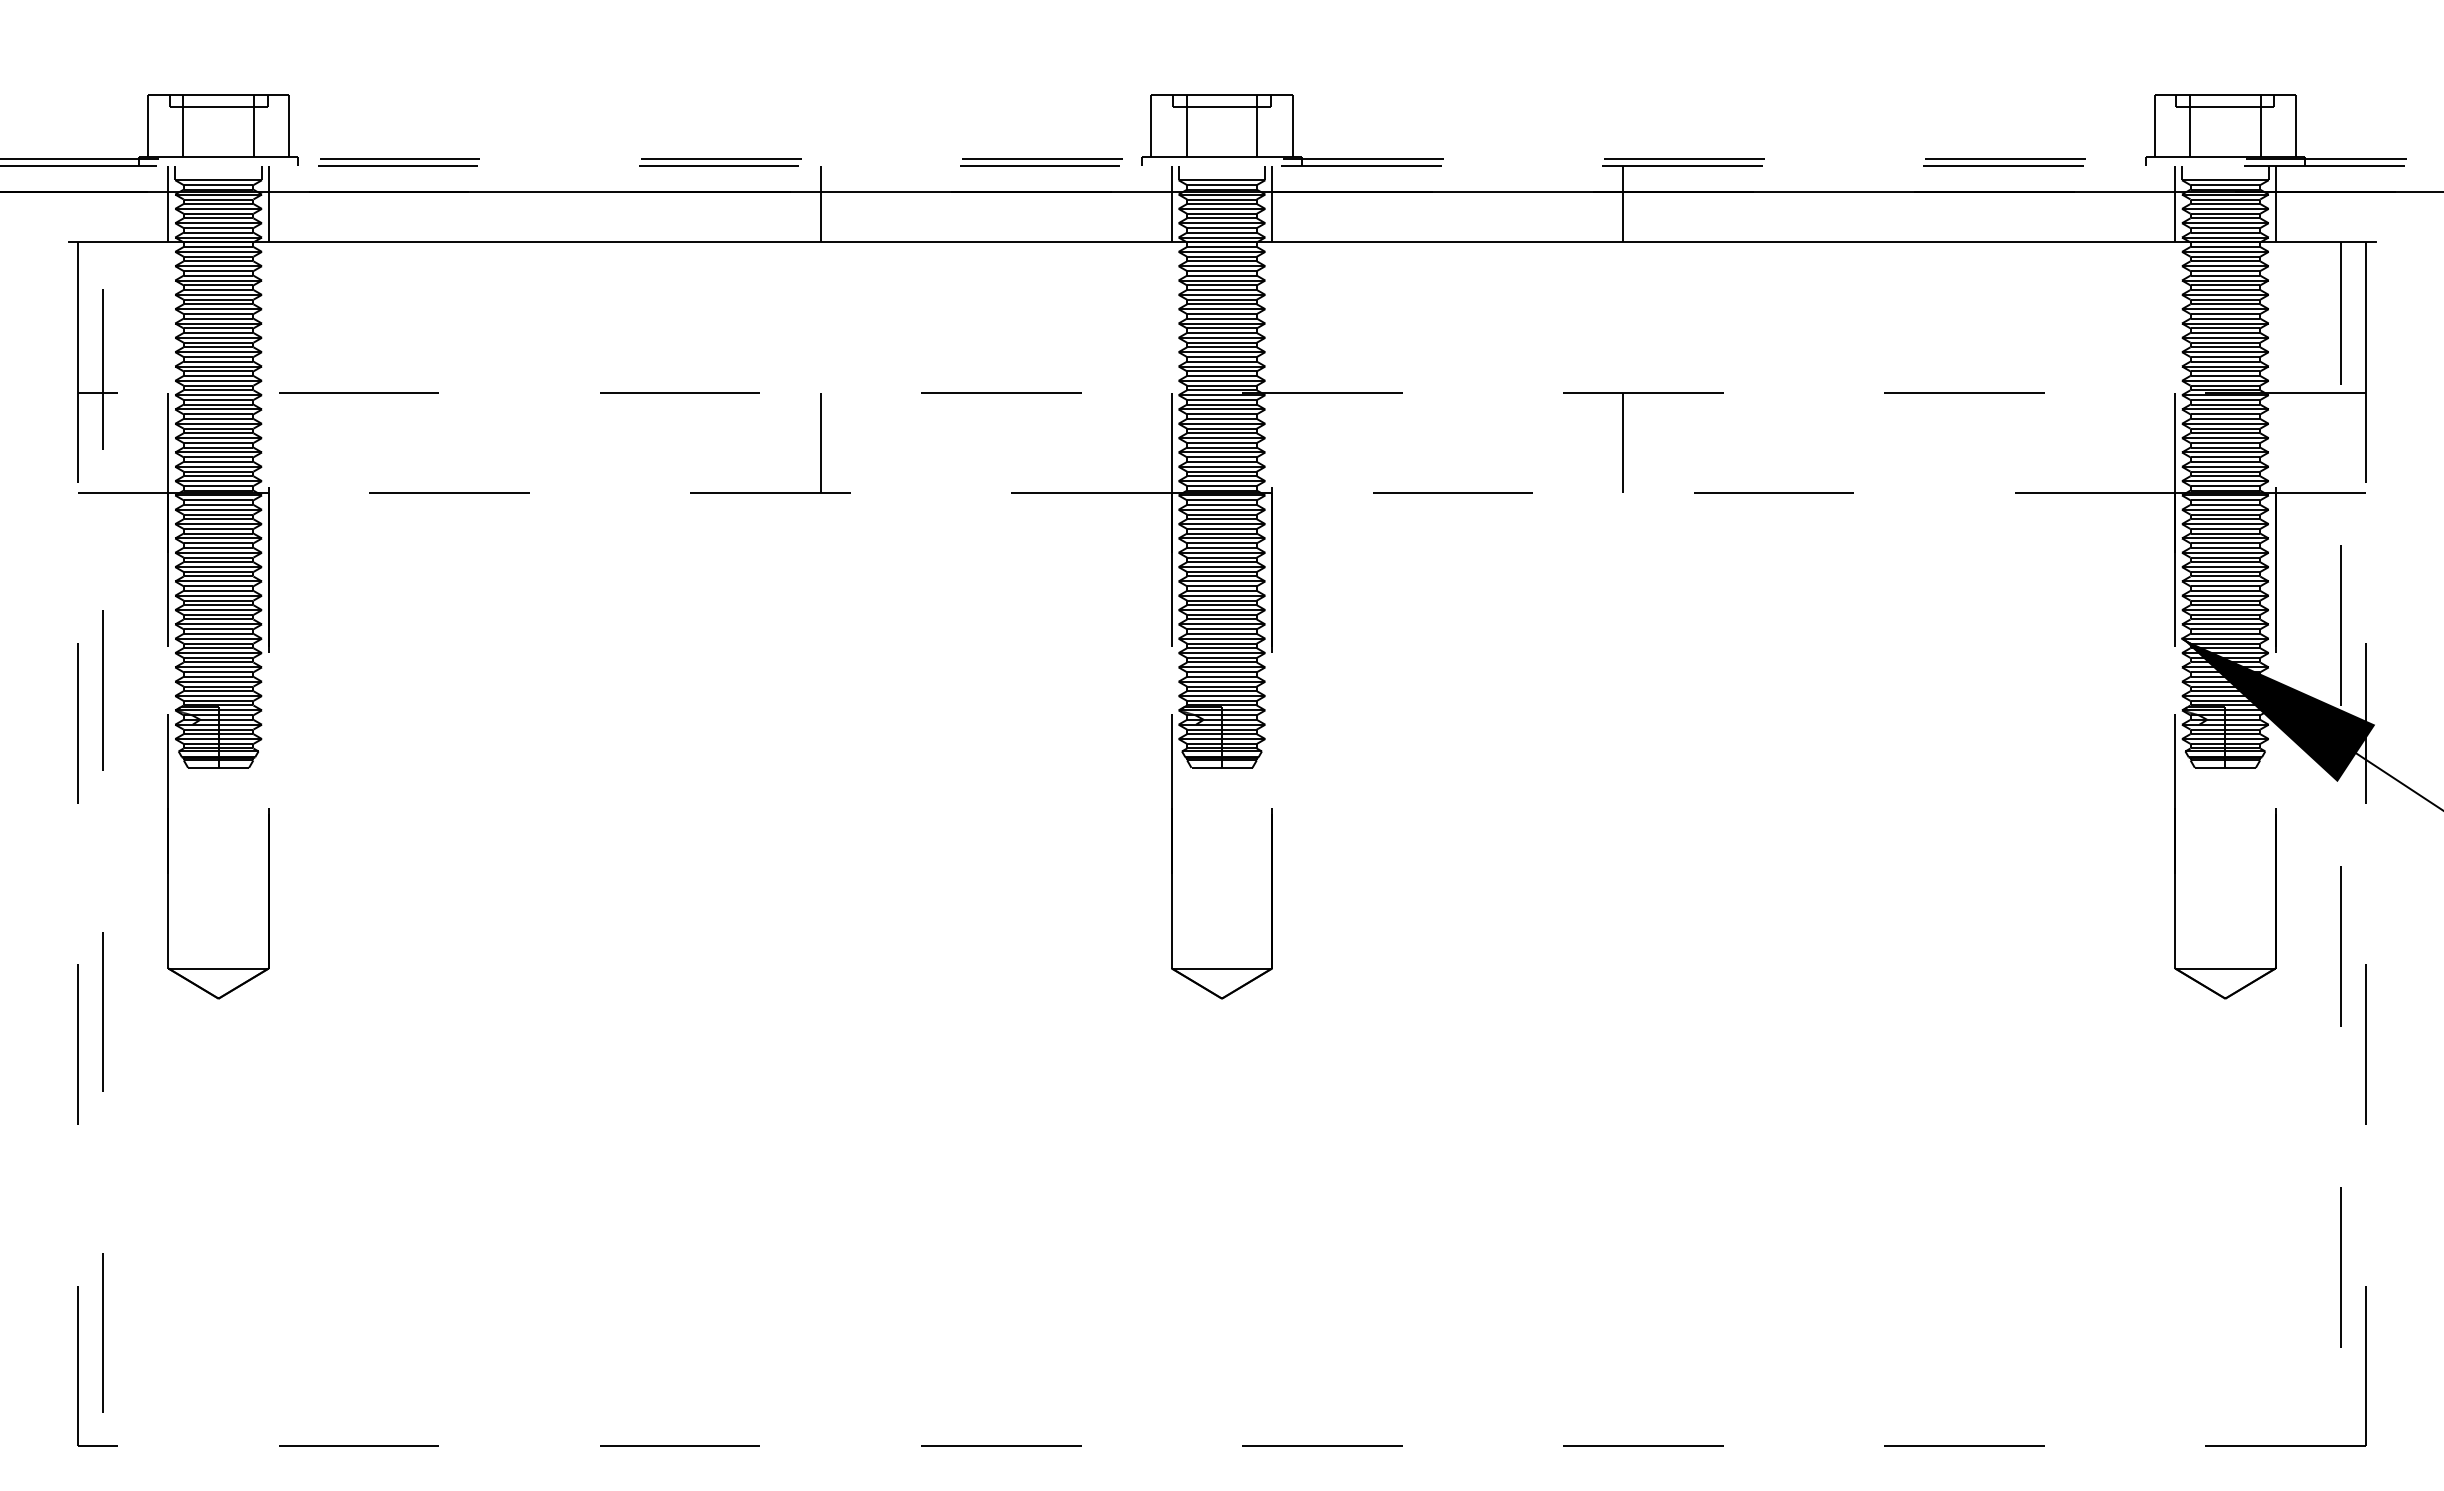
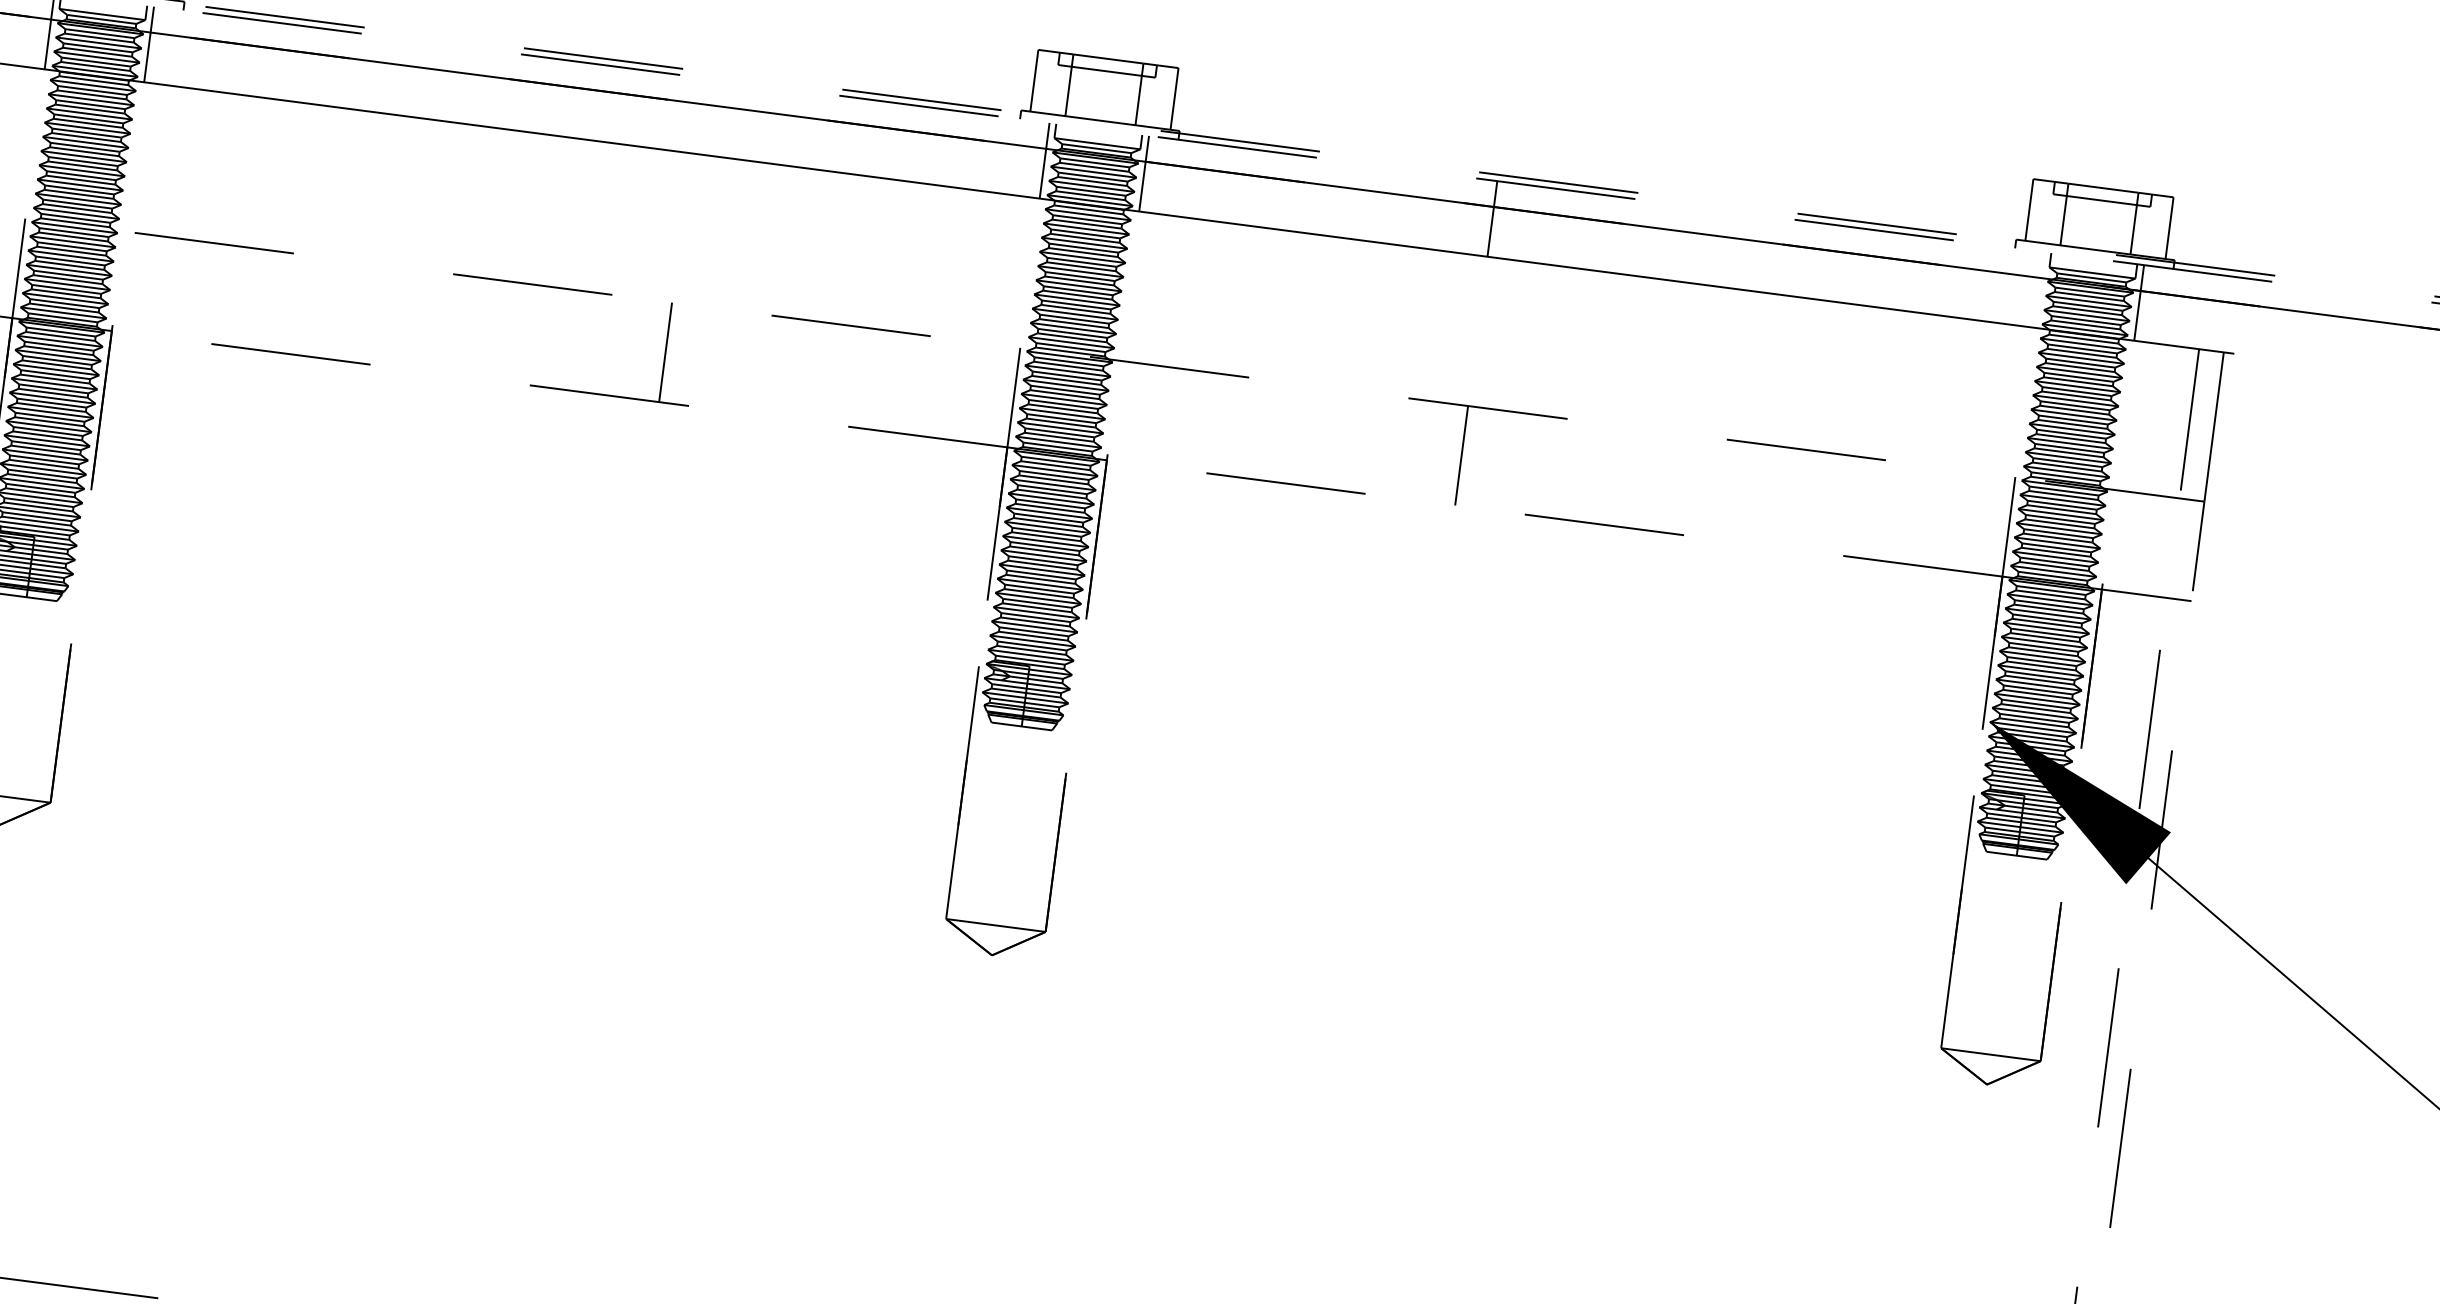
line: (820, 203) -> (696, 115), removed
line: (2175, 203) -> (2039, 289), removed

